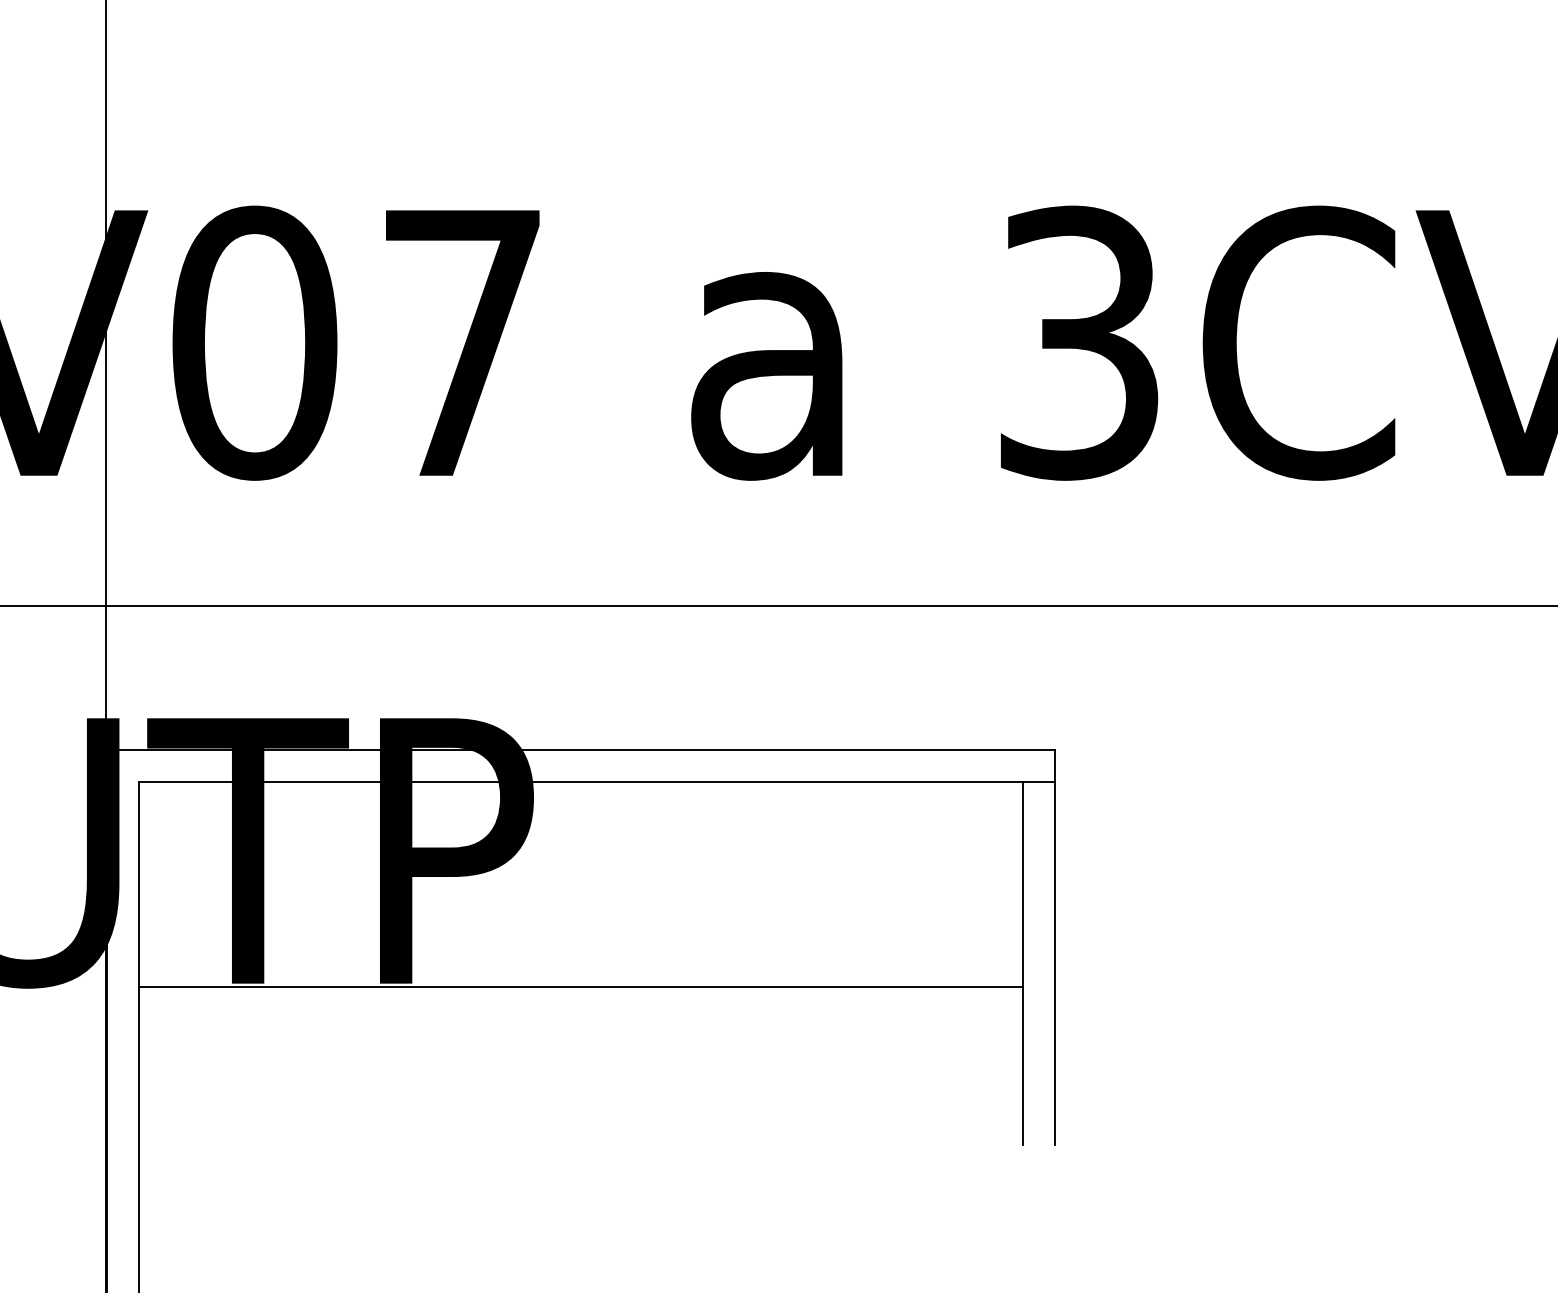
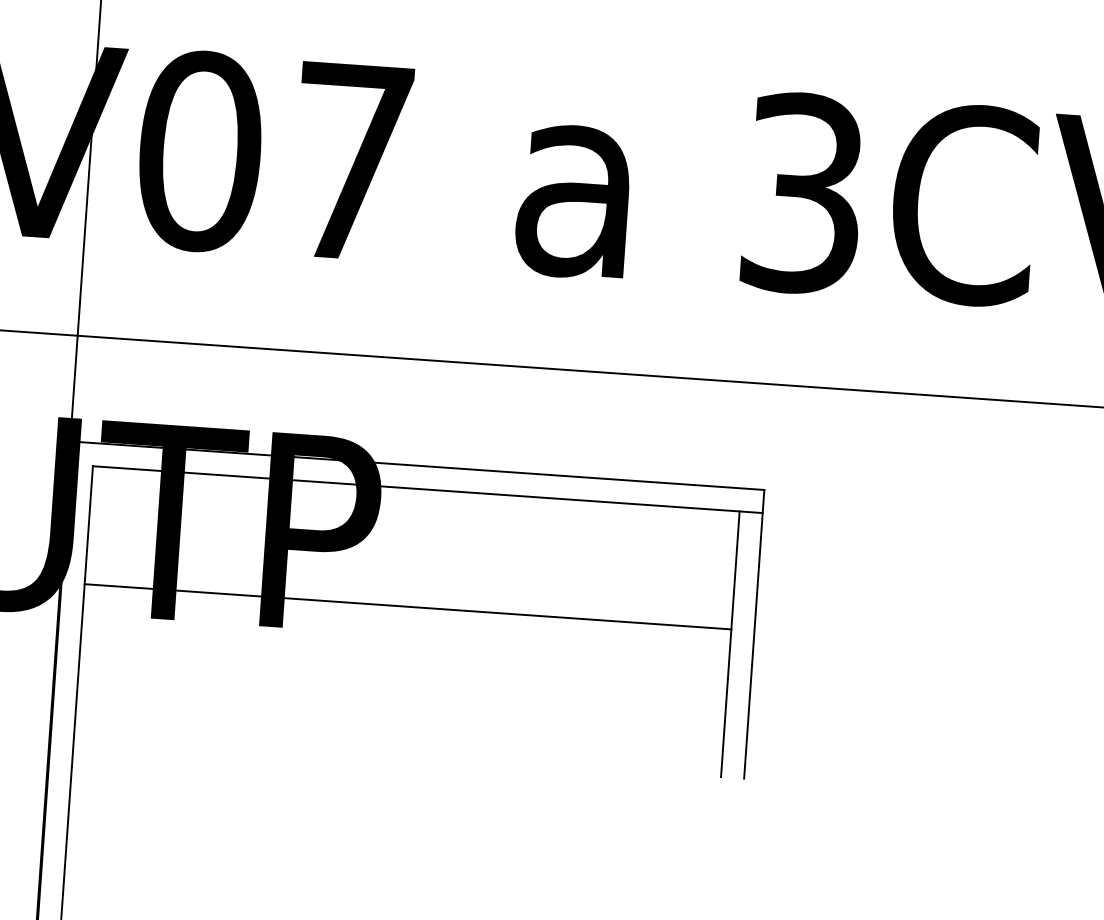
line: (580, 987) -> (407, 607), moved

